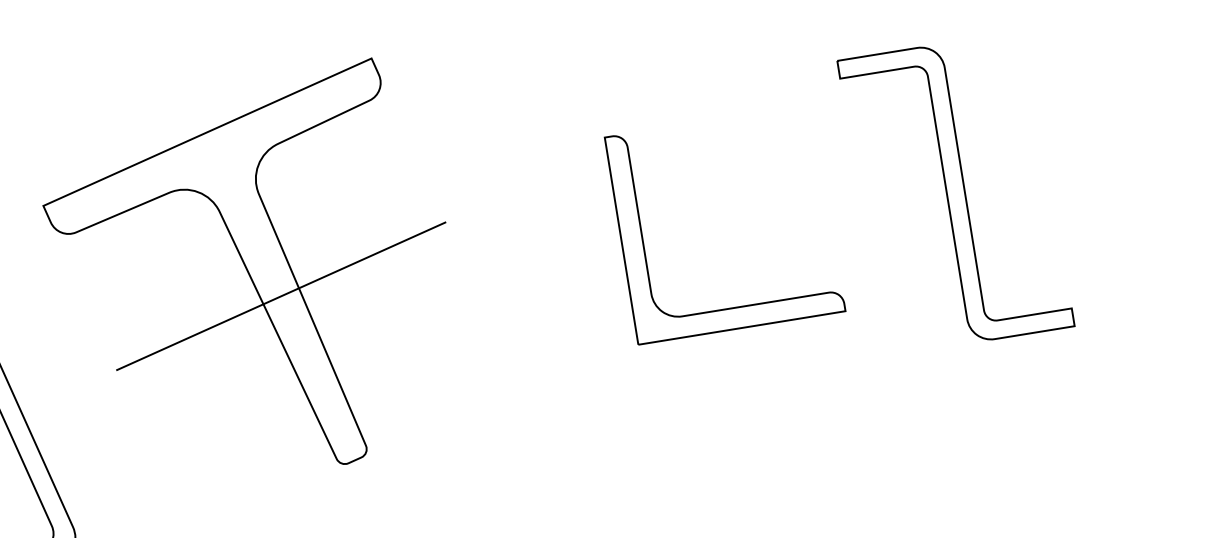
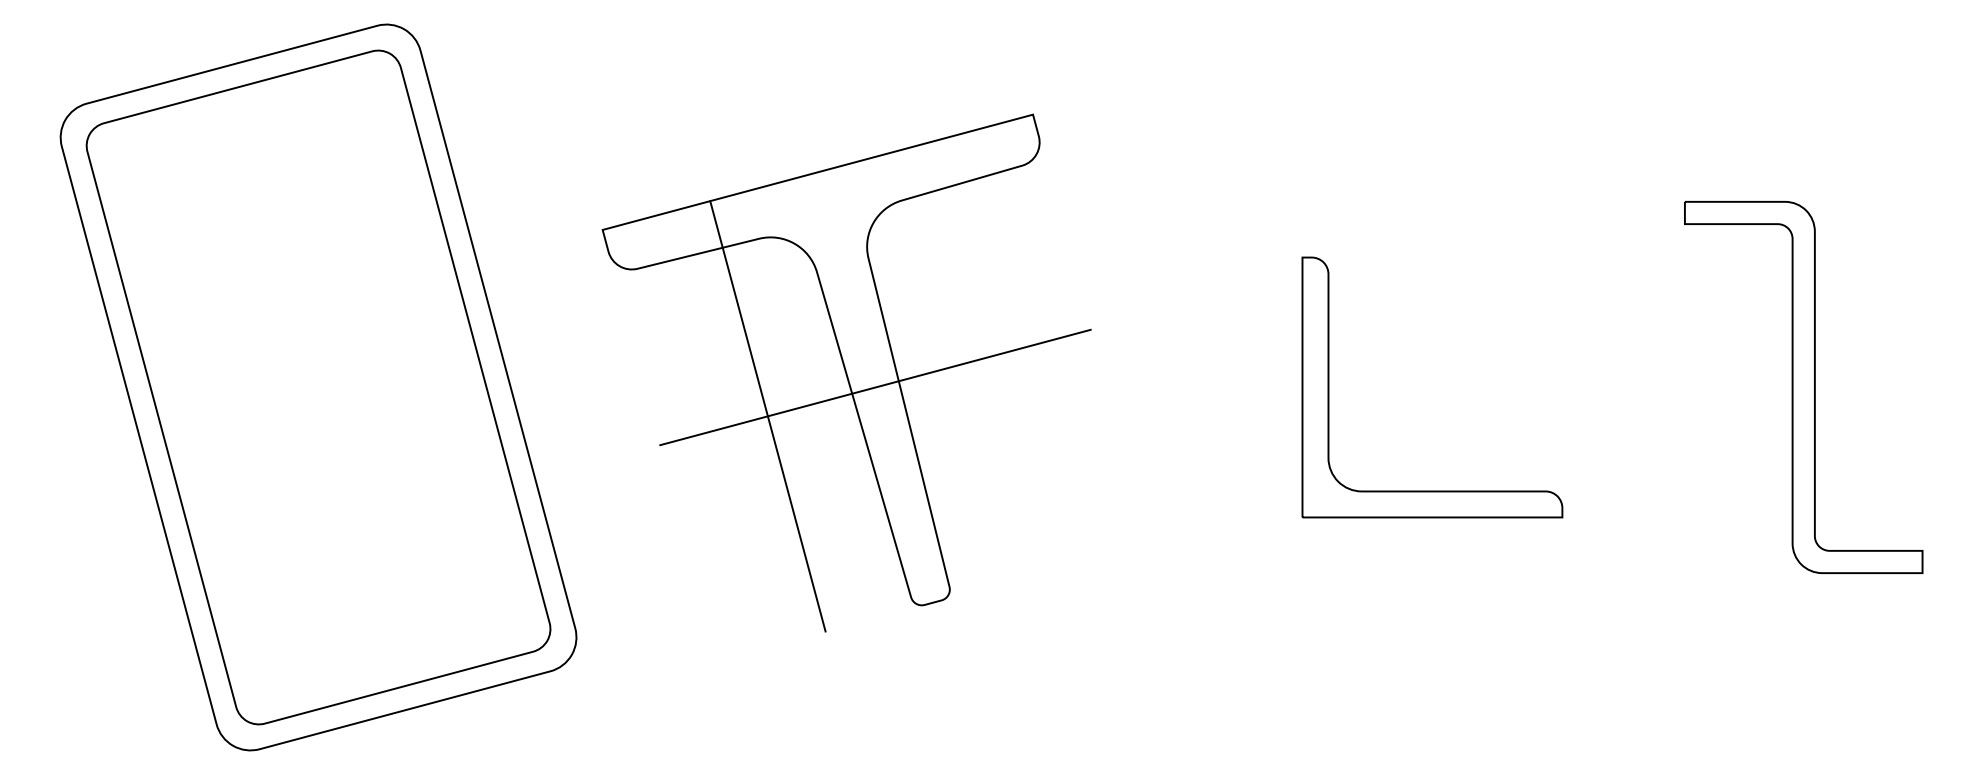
part: (955, 193) -> (1803, 387), moved
line: (198, 333) -> (767, 416), added

